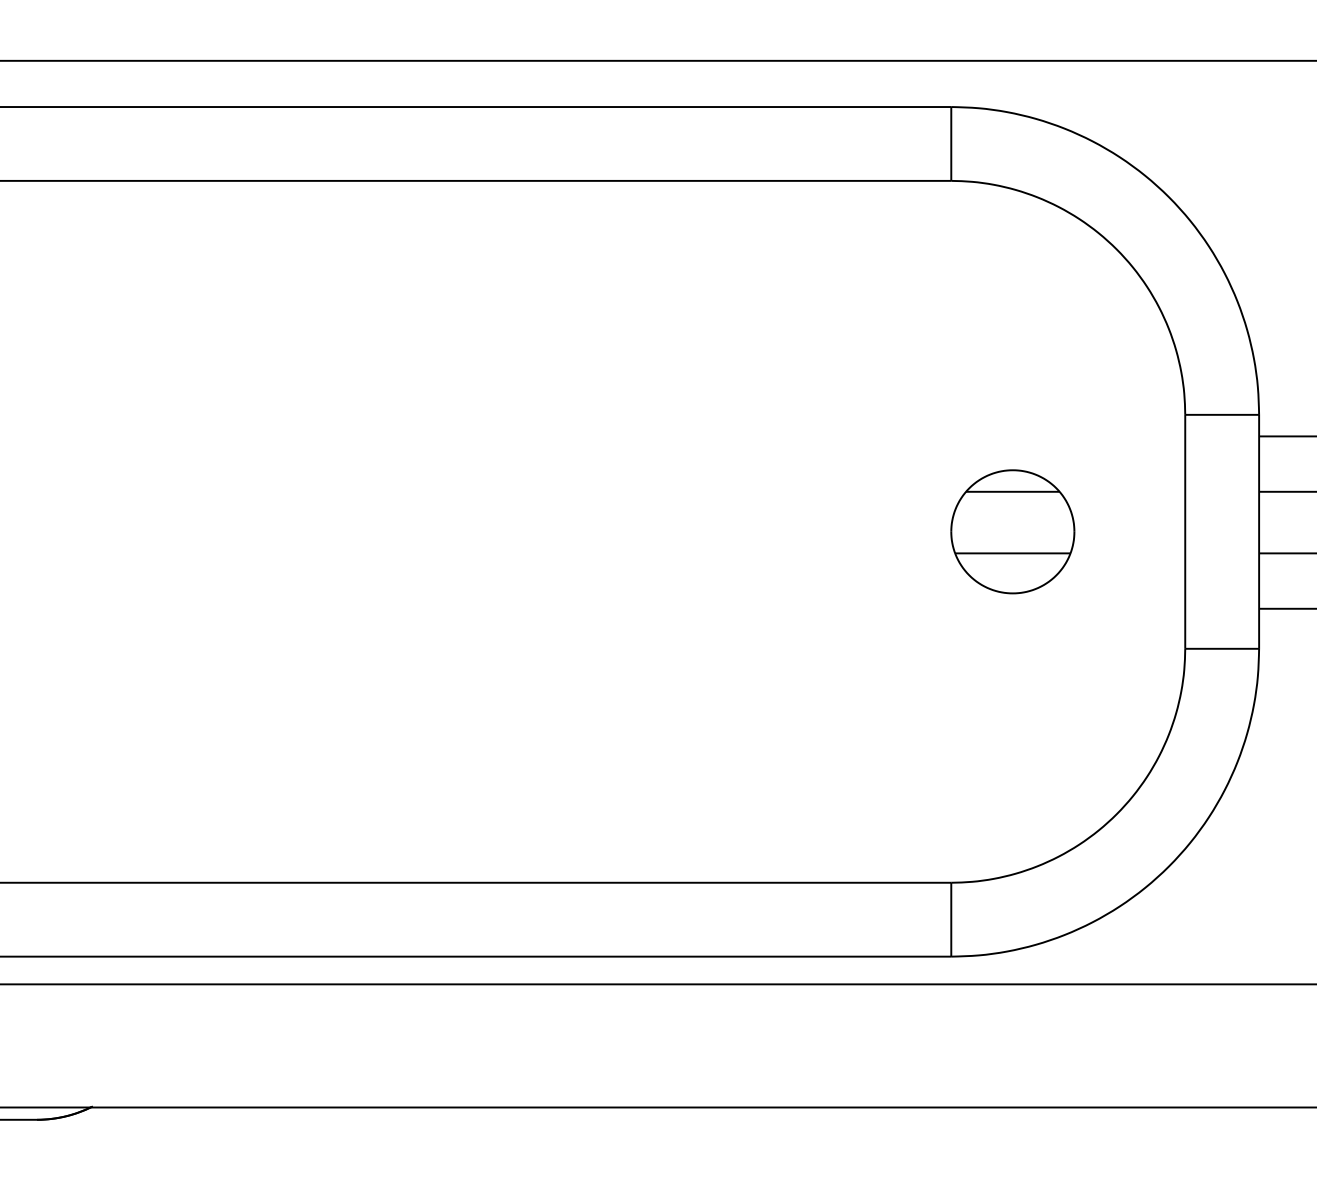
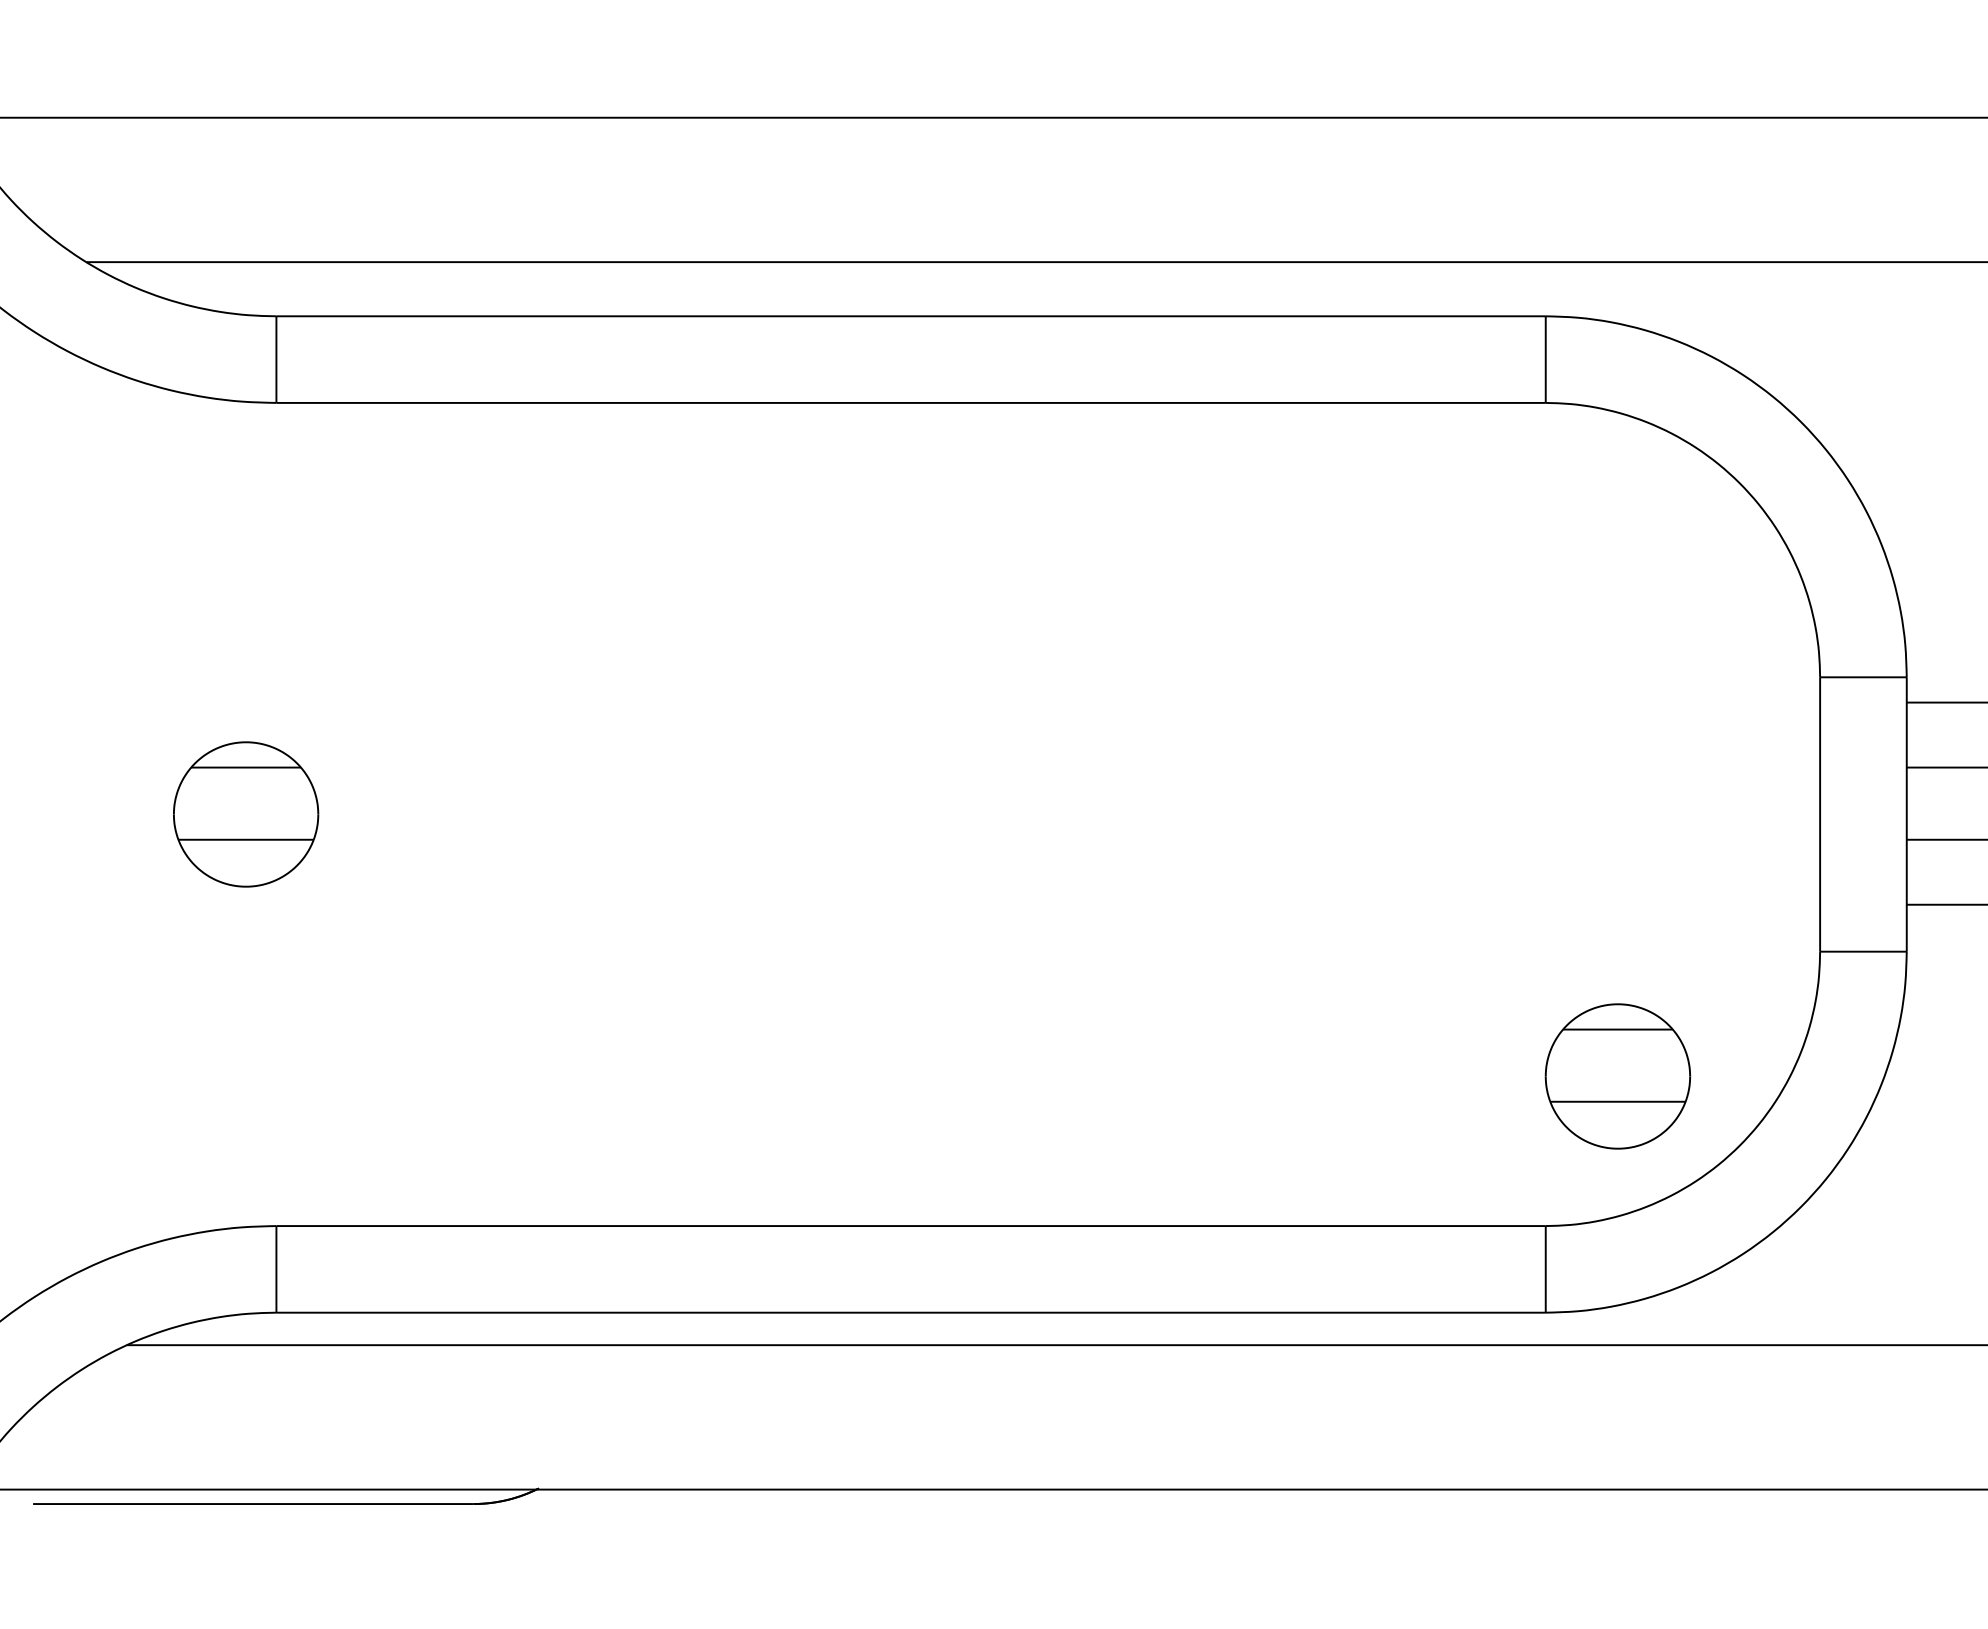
part: (1012, 531) -> (1617, 1076), moved

